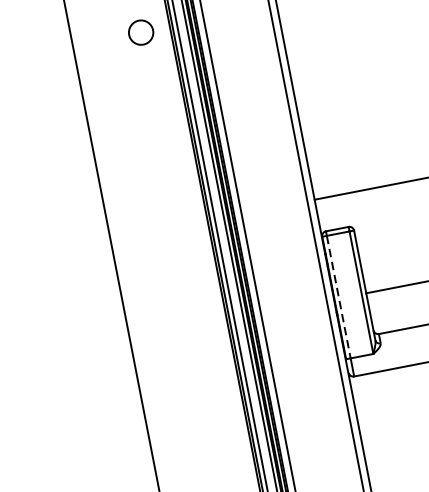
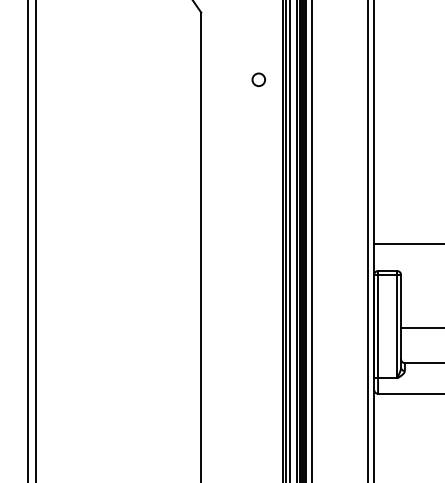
circle: (140, 32) -> (258, 79), size x0.62
line: (339, 296) -> (378, 326), dashed -> solid

